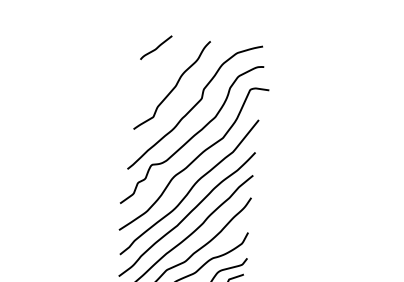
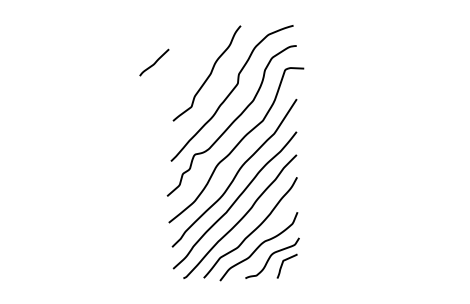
curve: (156, 47) -> (154, 62), moved

